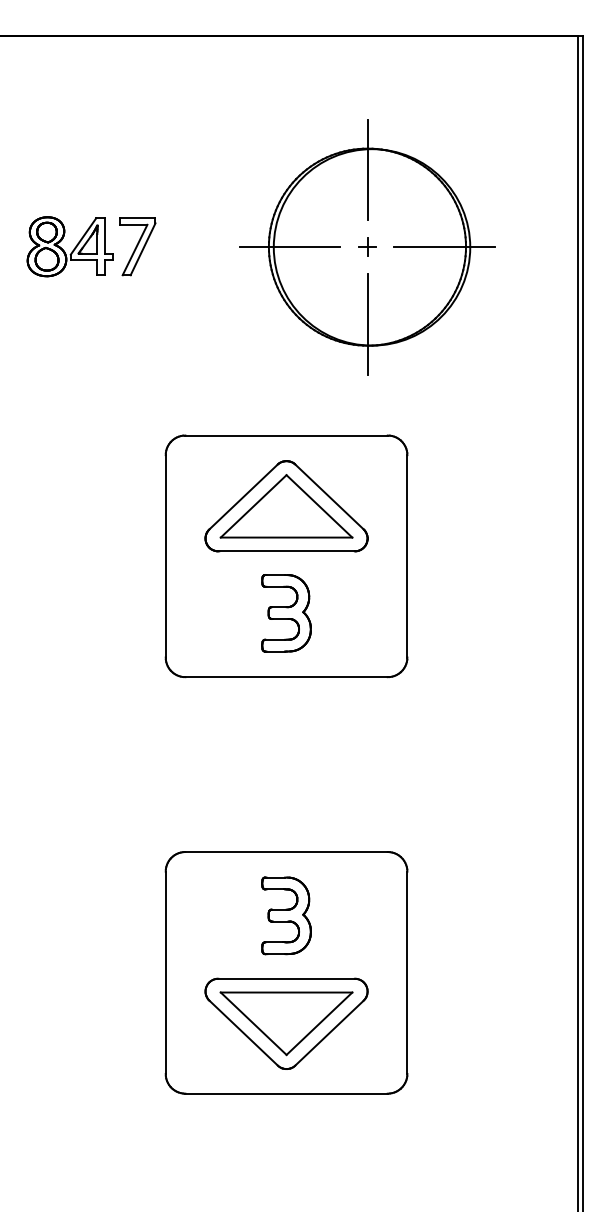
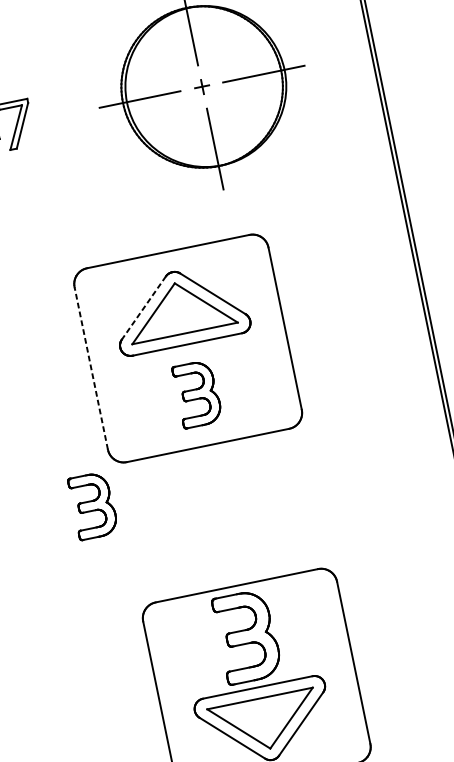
line: (243, 497) -> (143, 308), solid -> dashed
line: (165, 555) -> (90, 367), solid -> dashed
part: (134, 721) -> (93, 506), added
part: (286, 915) -> (247, 636), size x1.4

